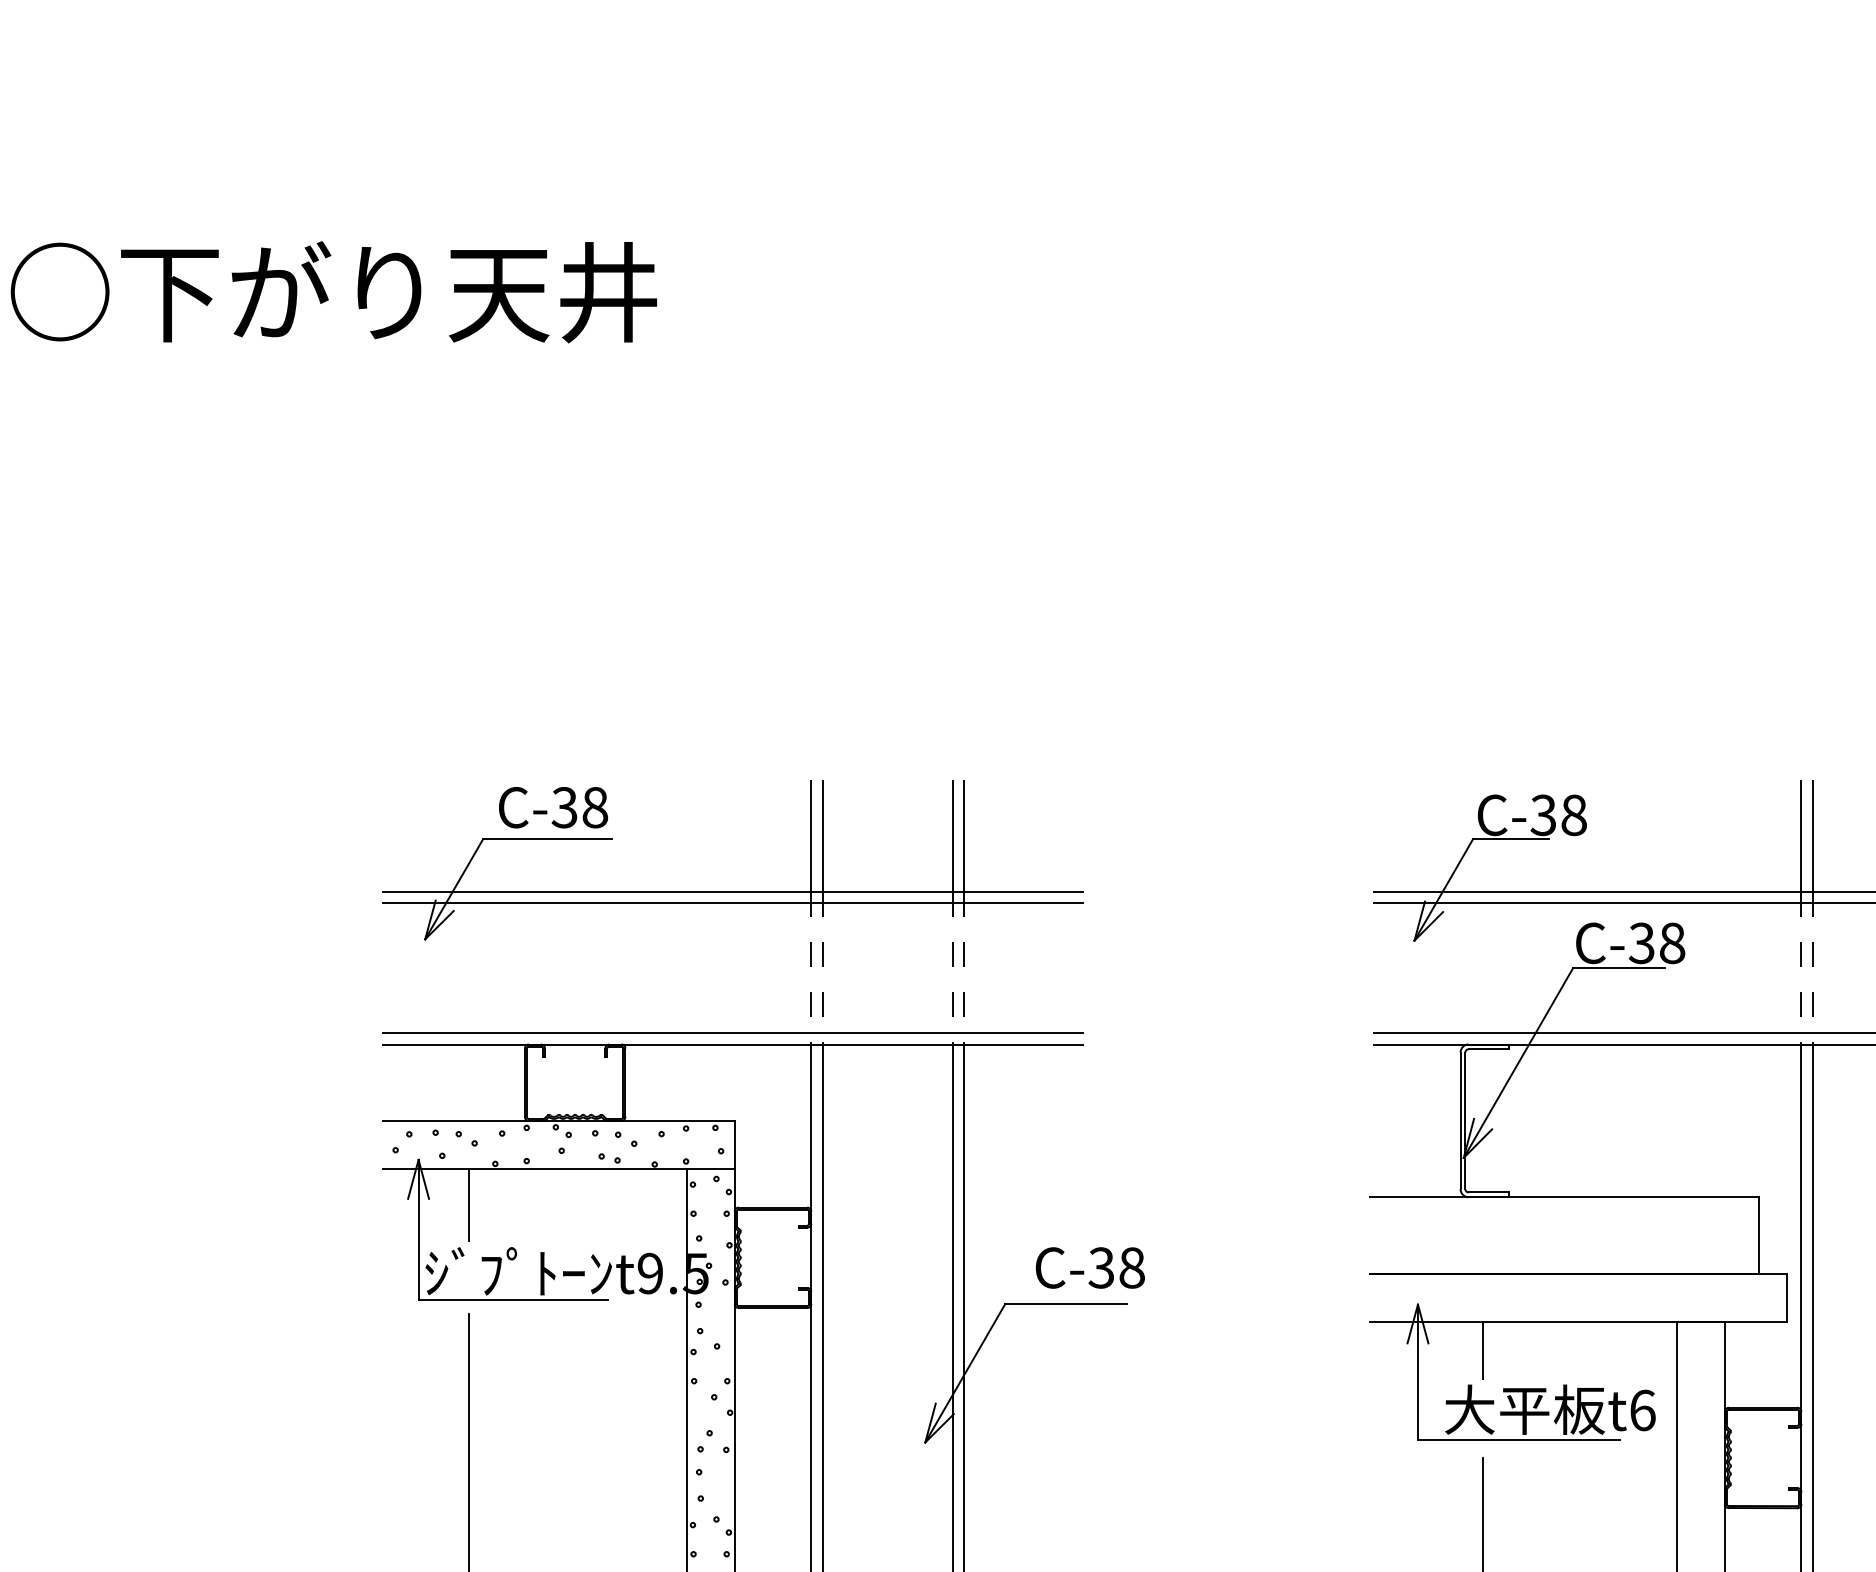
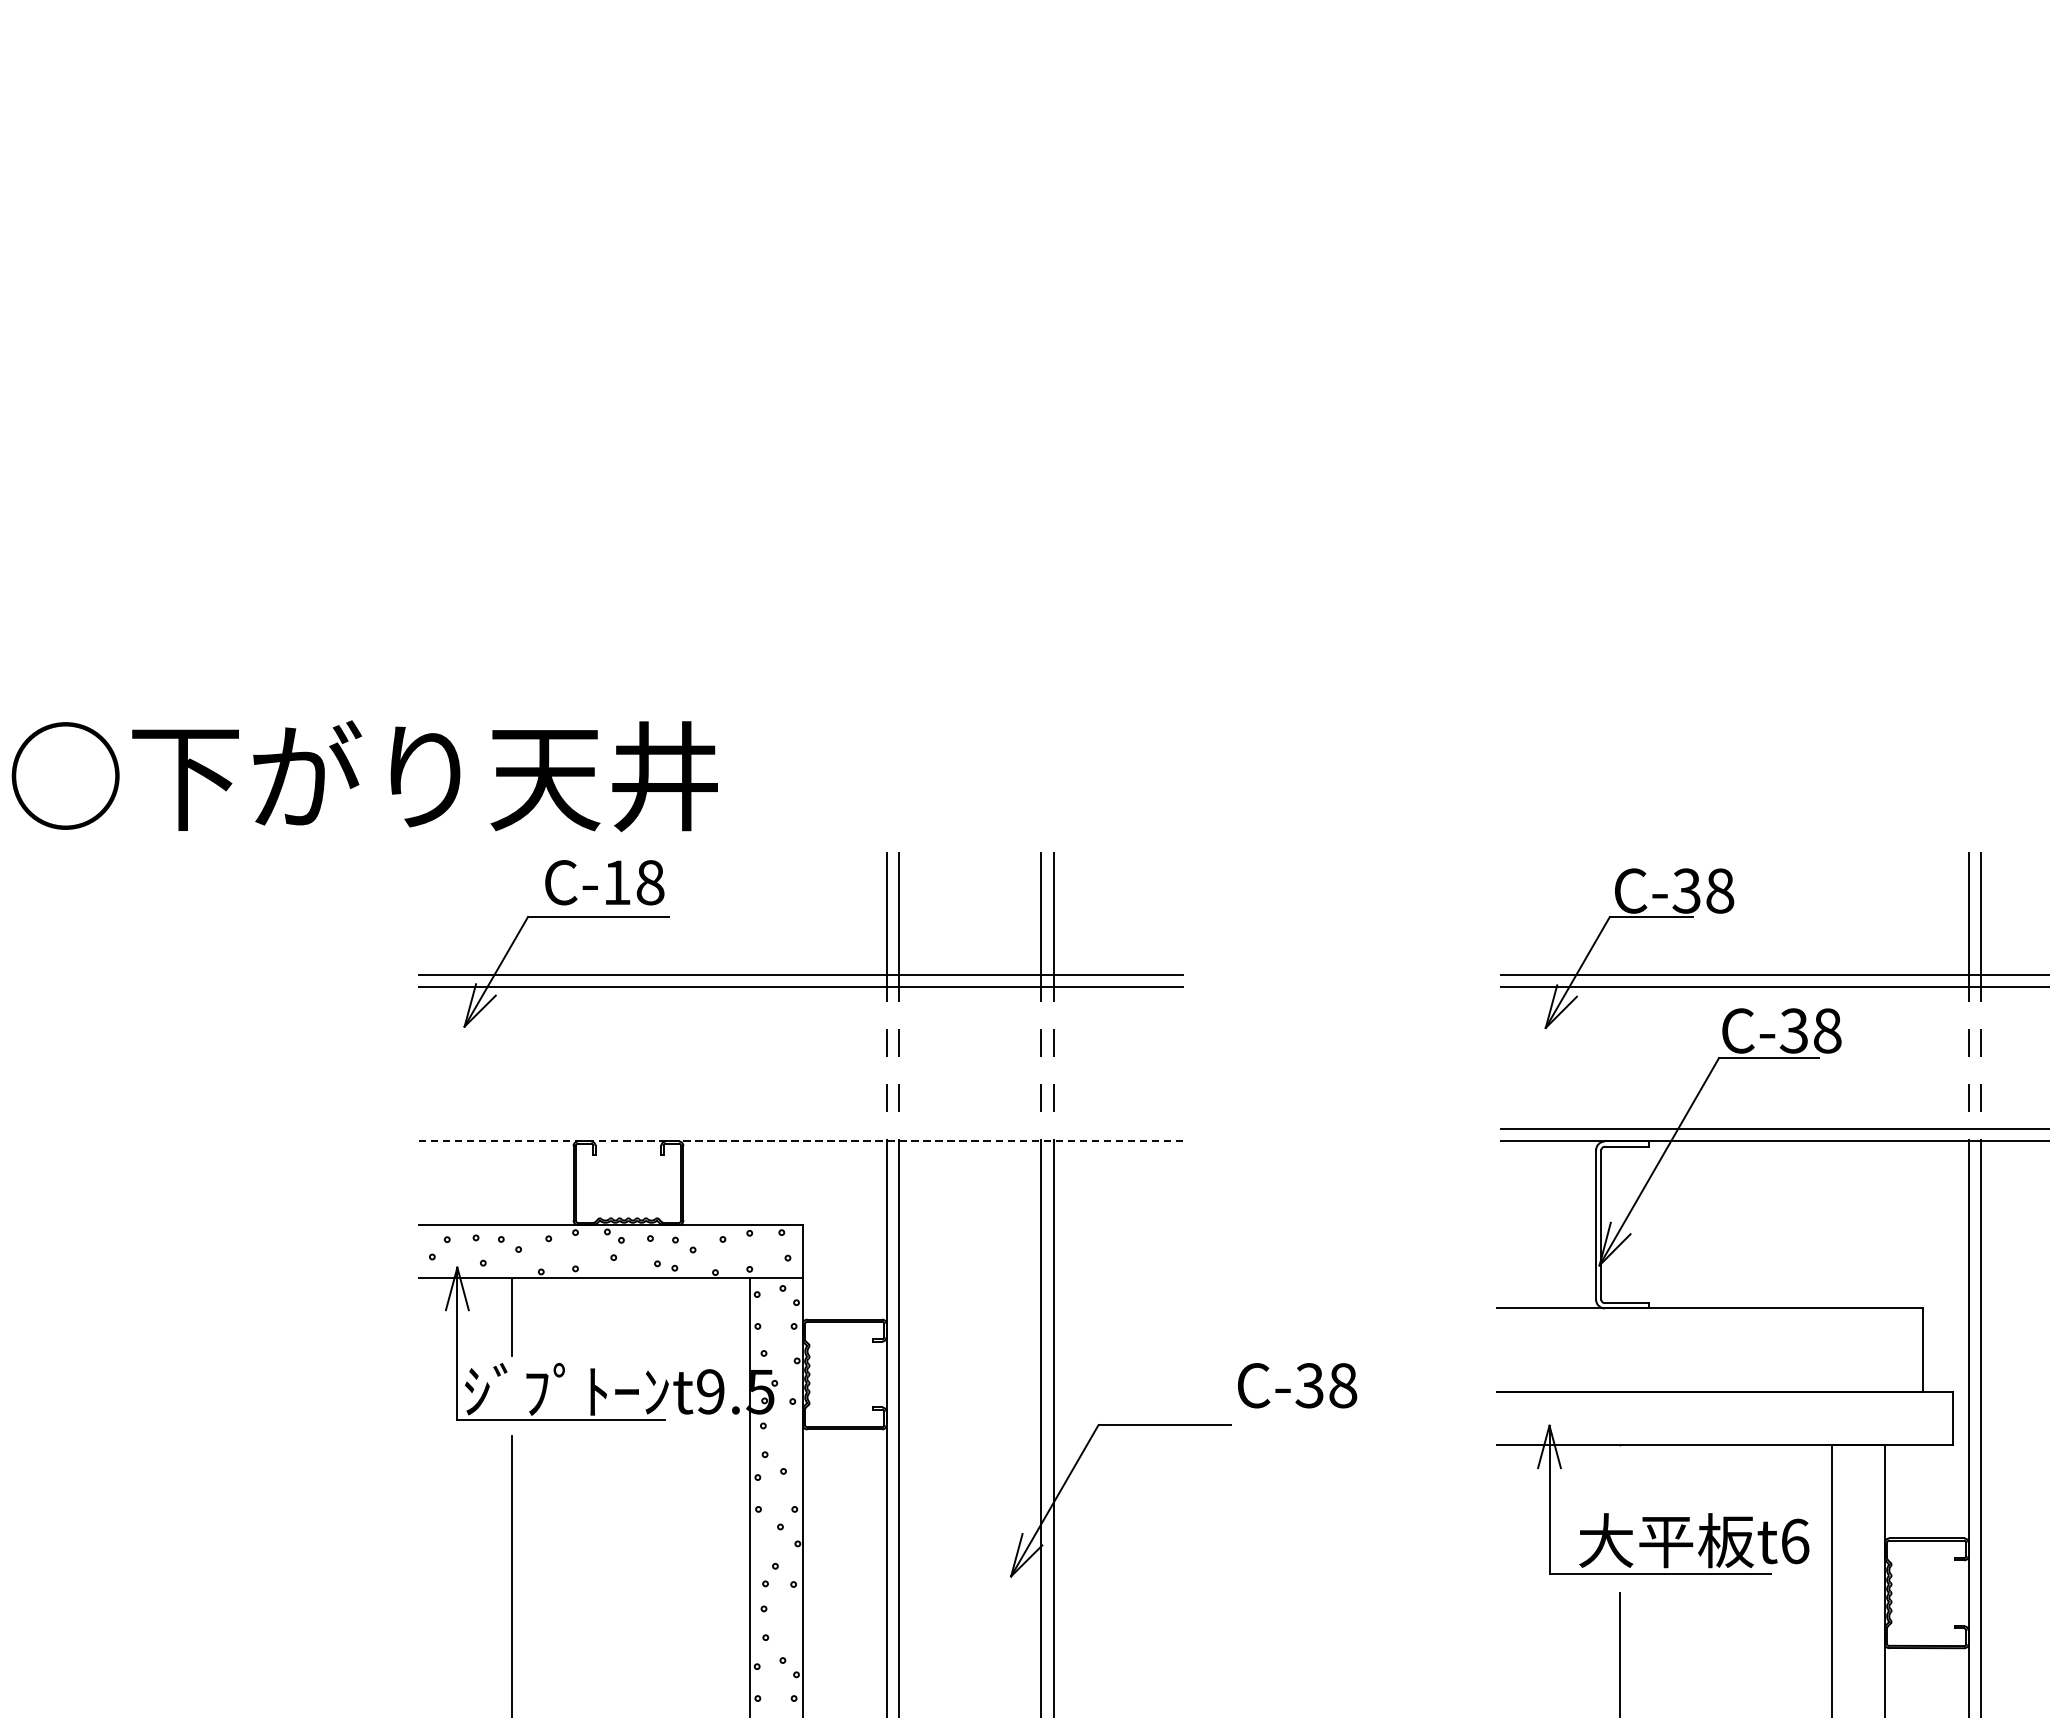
text: (333, 292) -> (364, 776), moved
text: (564, 807) -> (616, 882), C-38 -> C-18
line: (732, 1033) -> (800, 1129), removed
line: (732, 1044) -> (800, 1141), solid -> dashed
text: (1089, 1267) -> (1296, 1385), moved
line: (1482, 1349) -> (1620, 1474), removed

